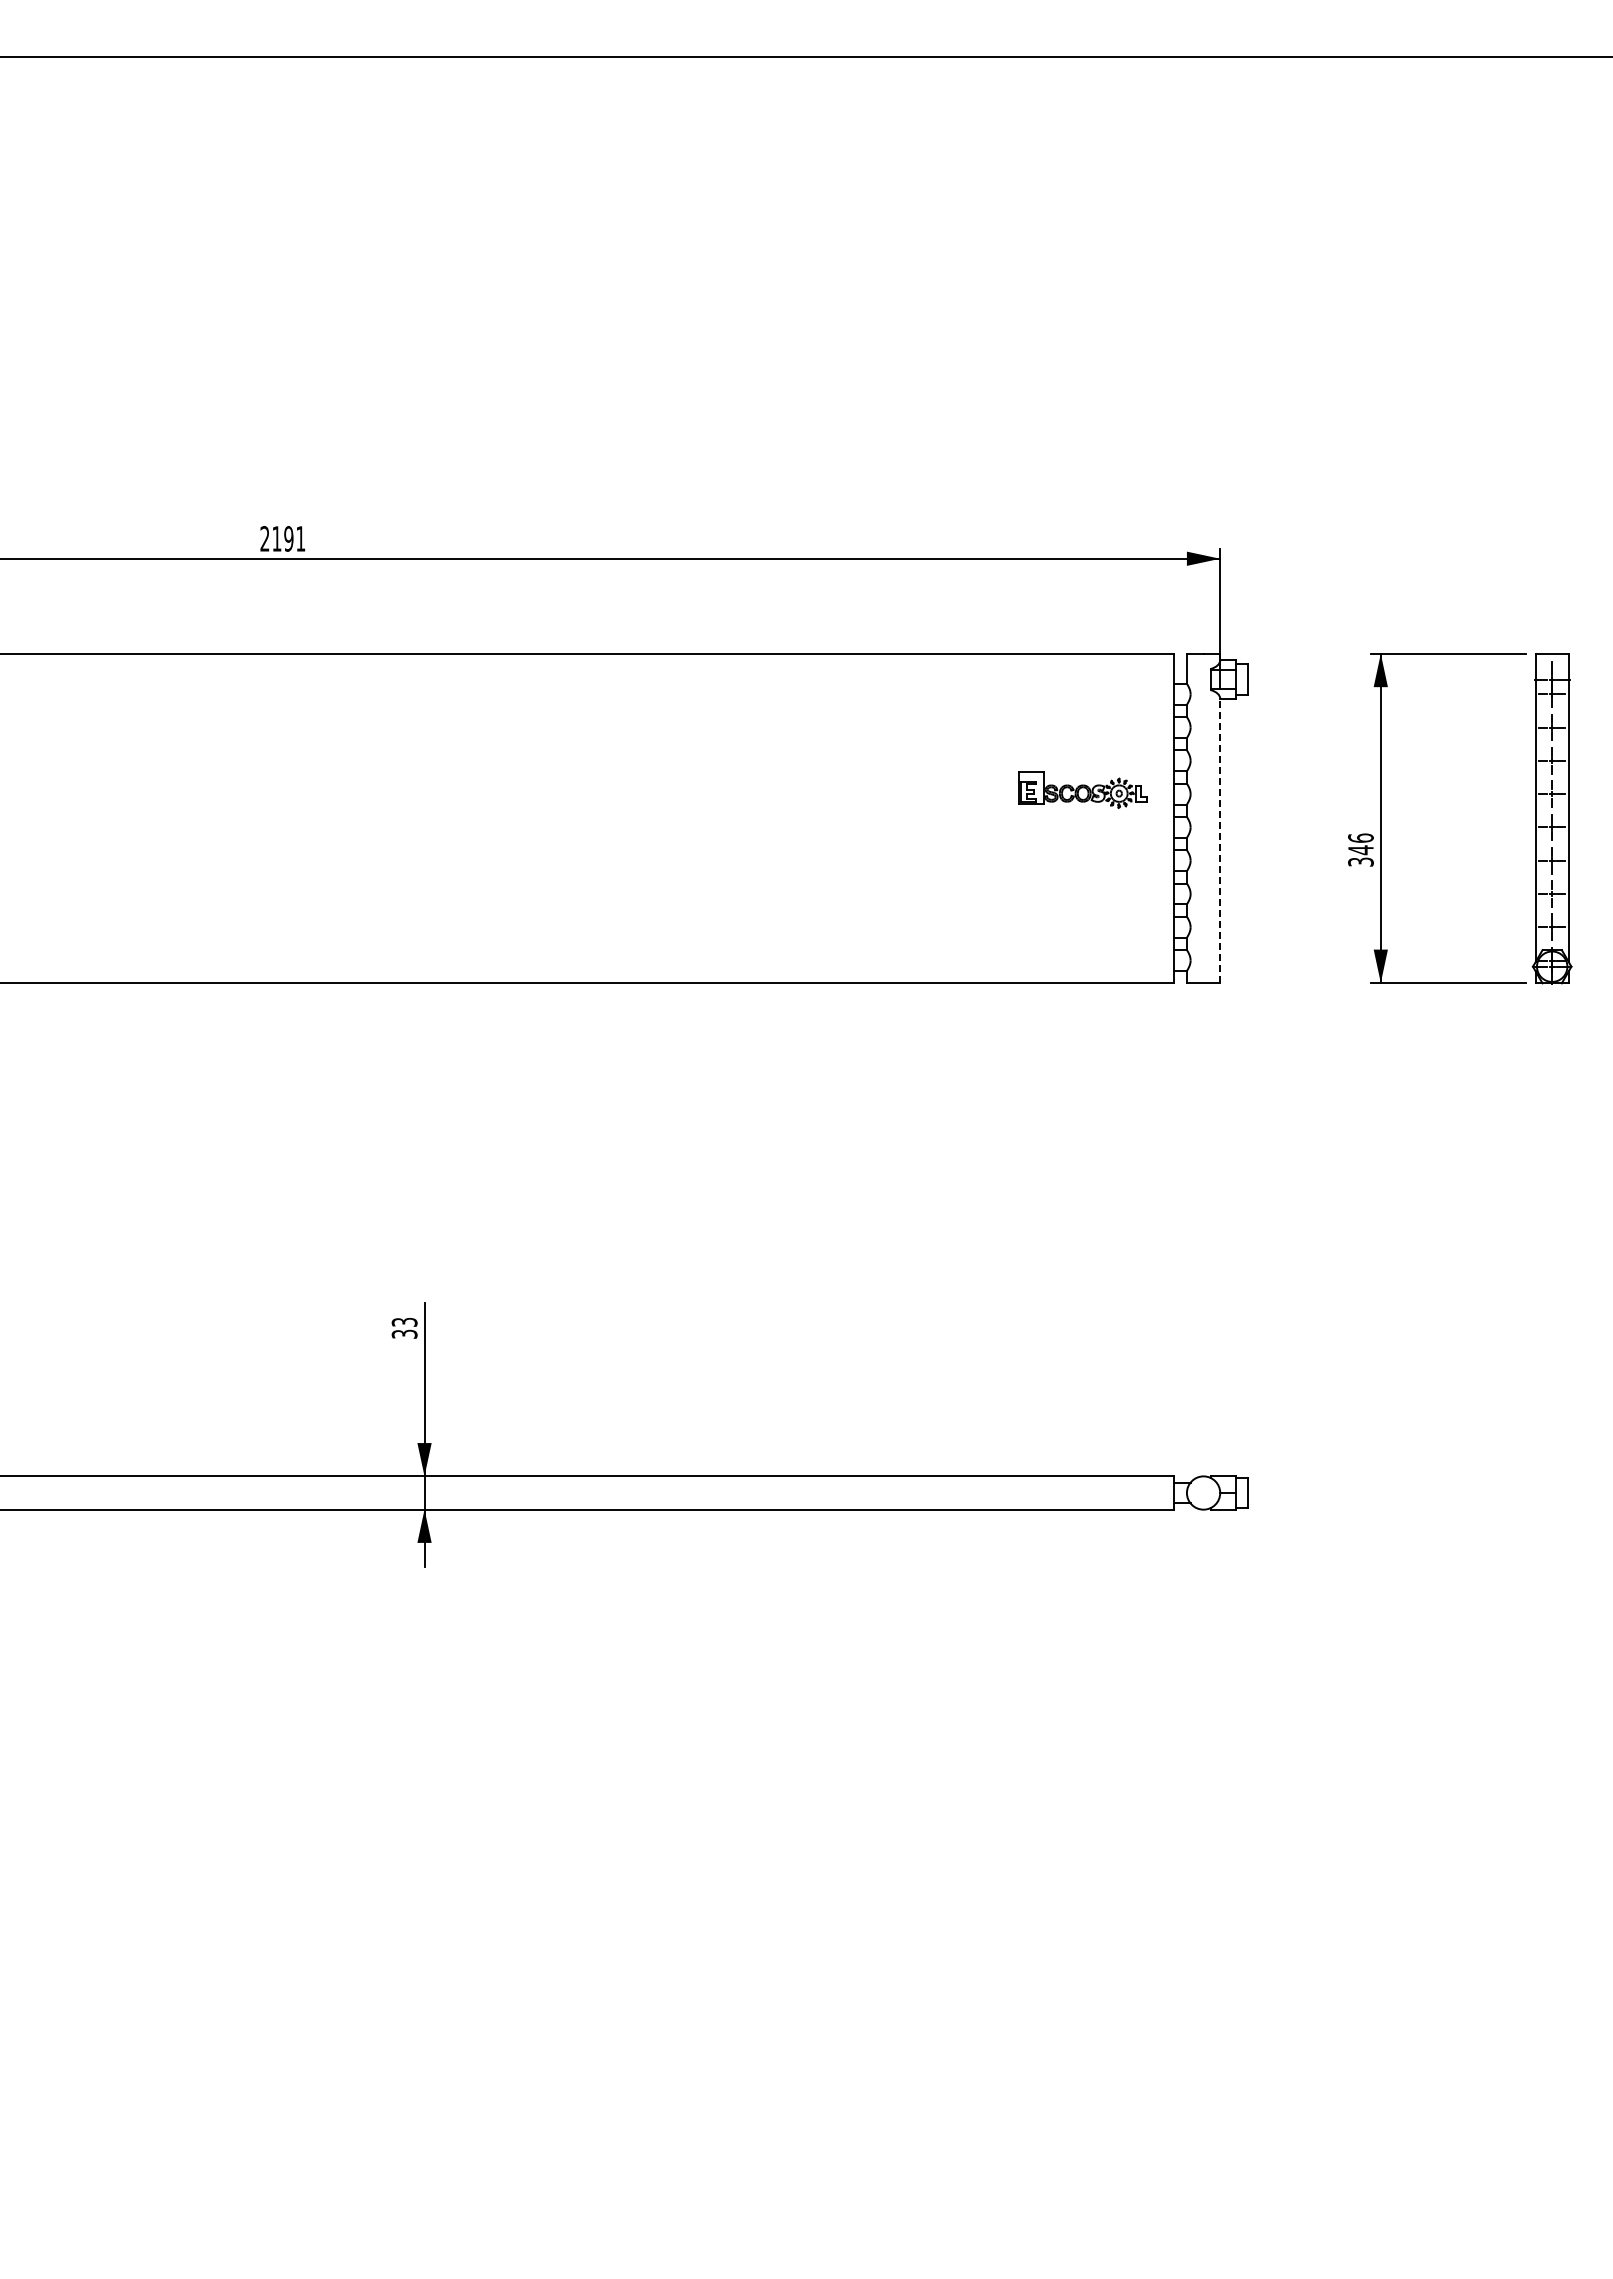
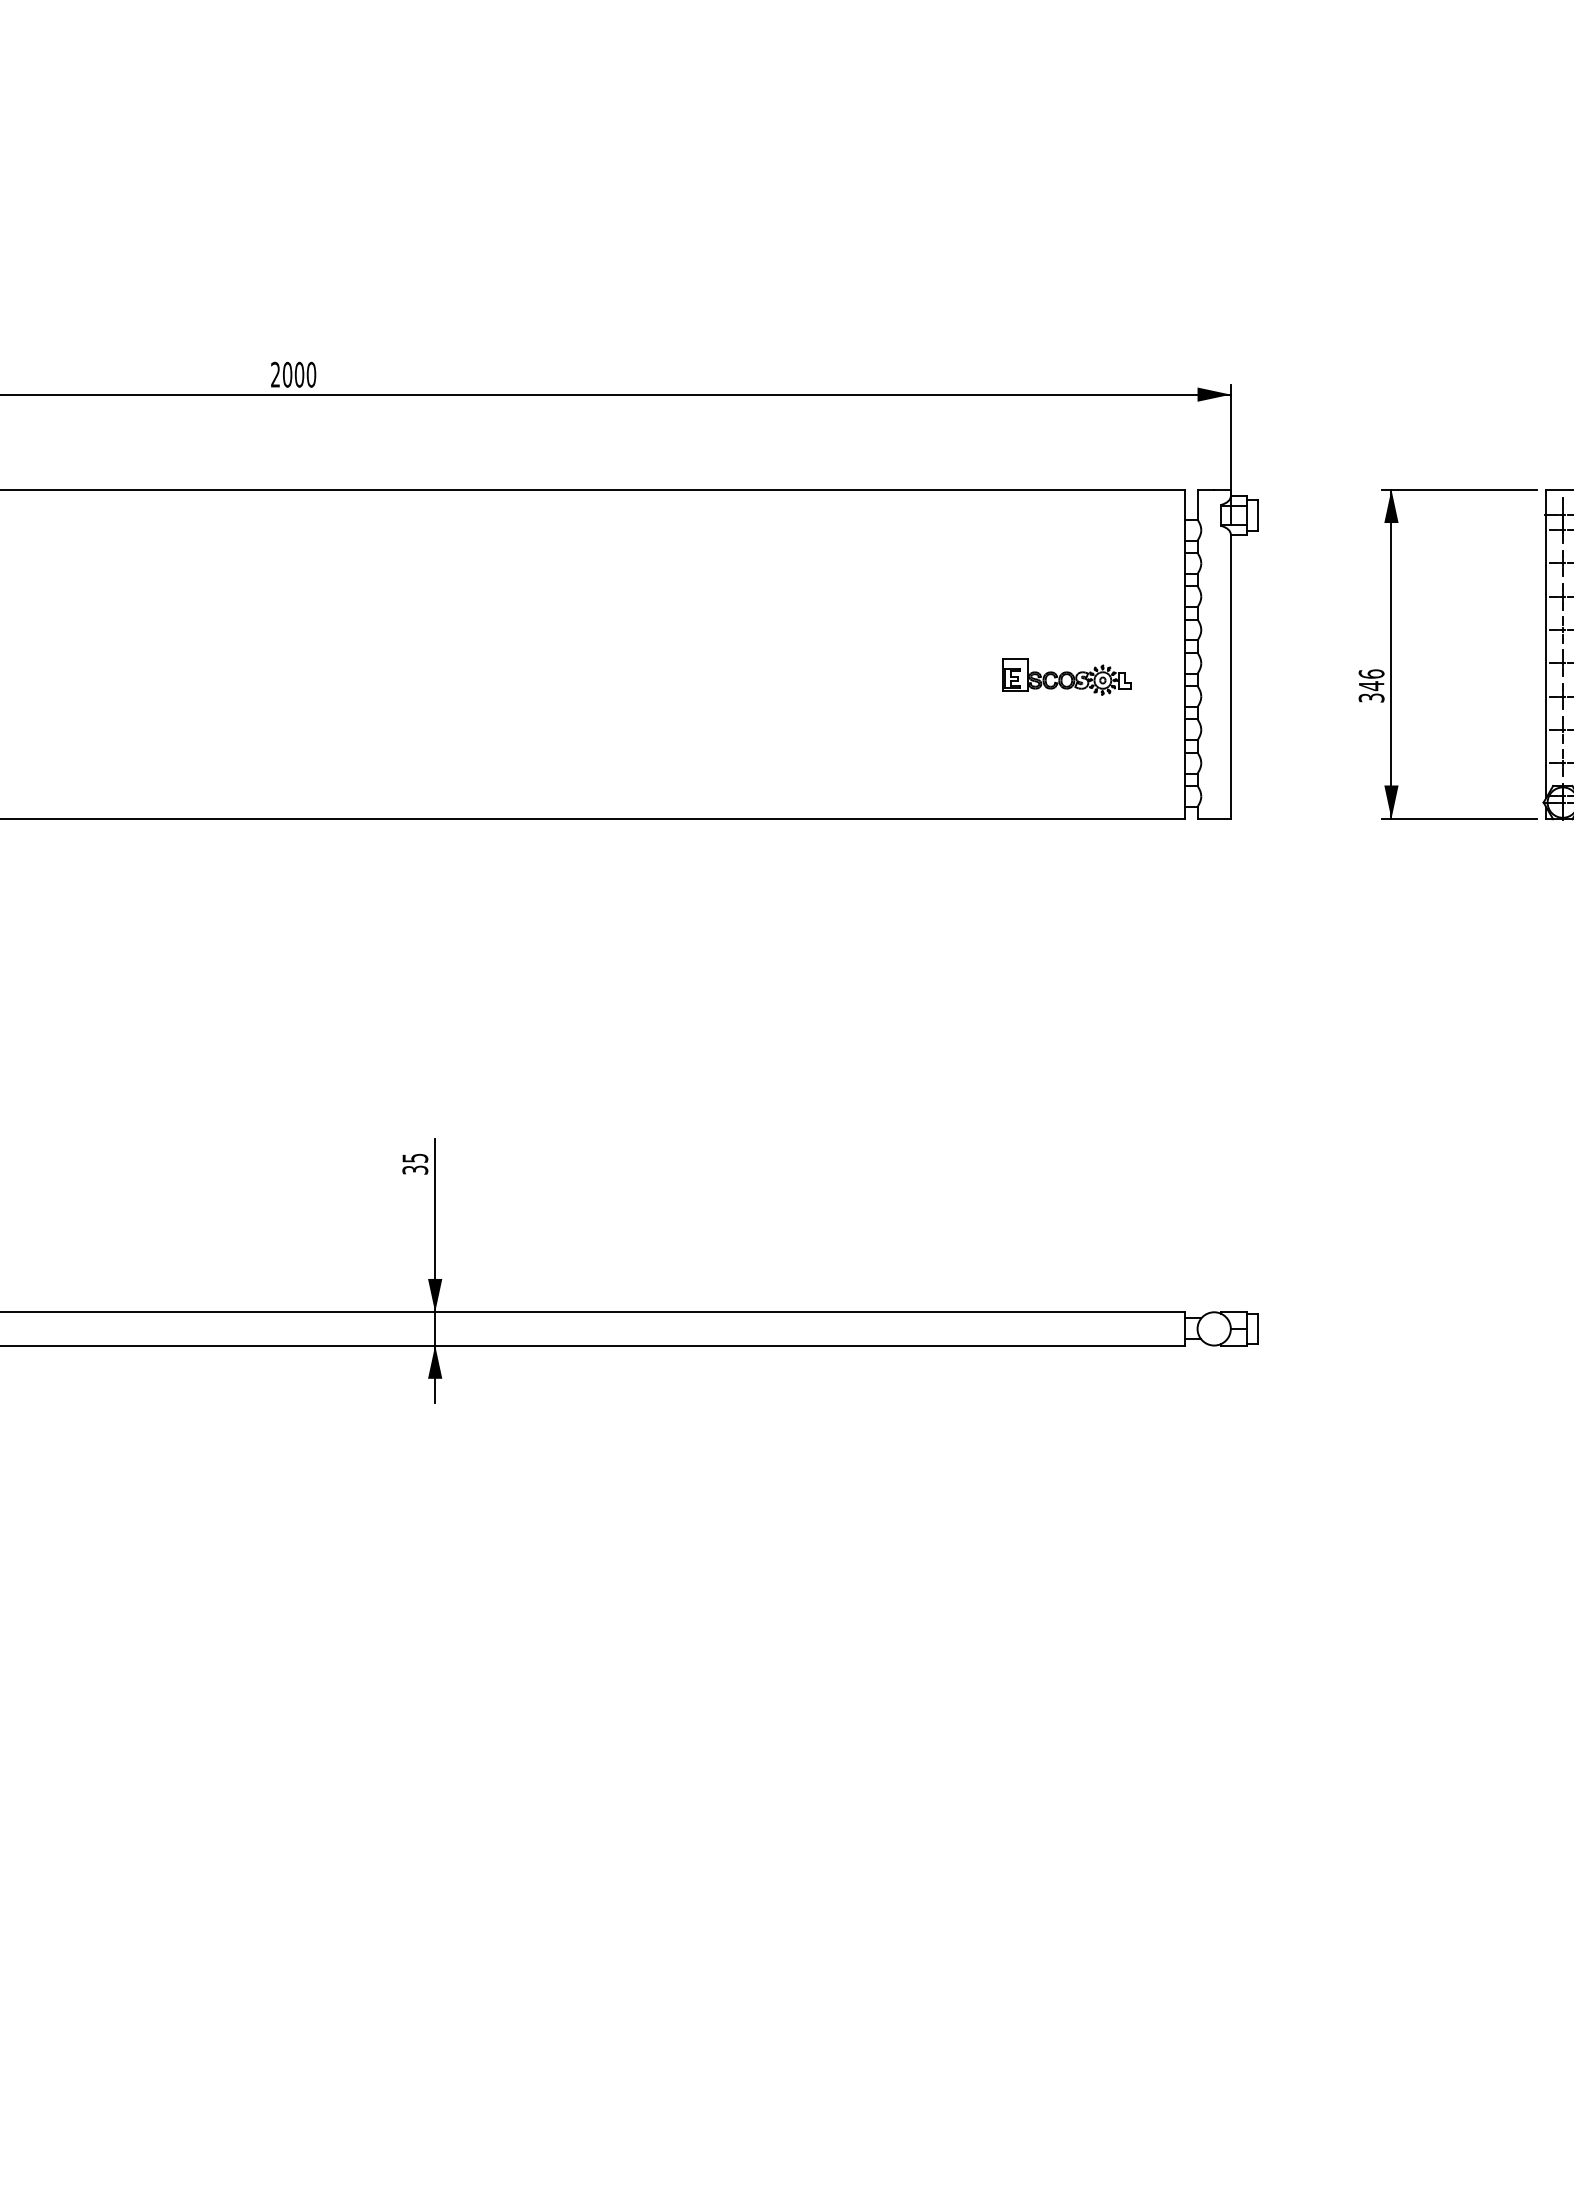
text: (288, 538) -> (299, 374), 2191 -> 2000
part: (1082, 789) -> (1066, 676), moved
line: (1220, 840) -> (1231, 676), dashed -> solid
text: (403, 1321) -> (414, 1157), 33 -> 35

